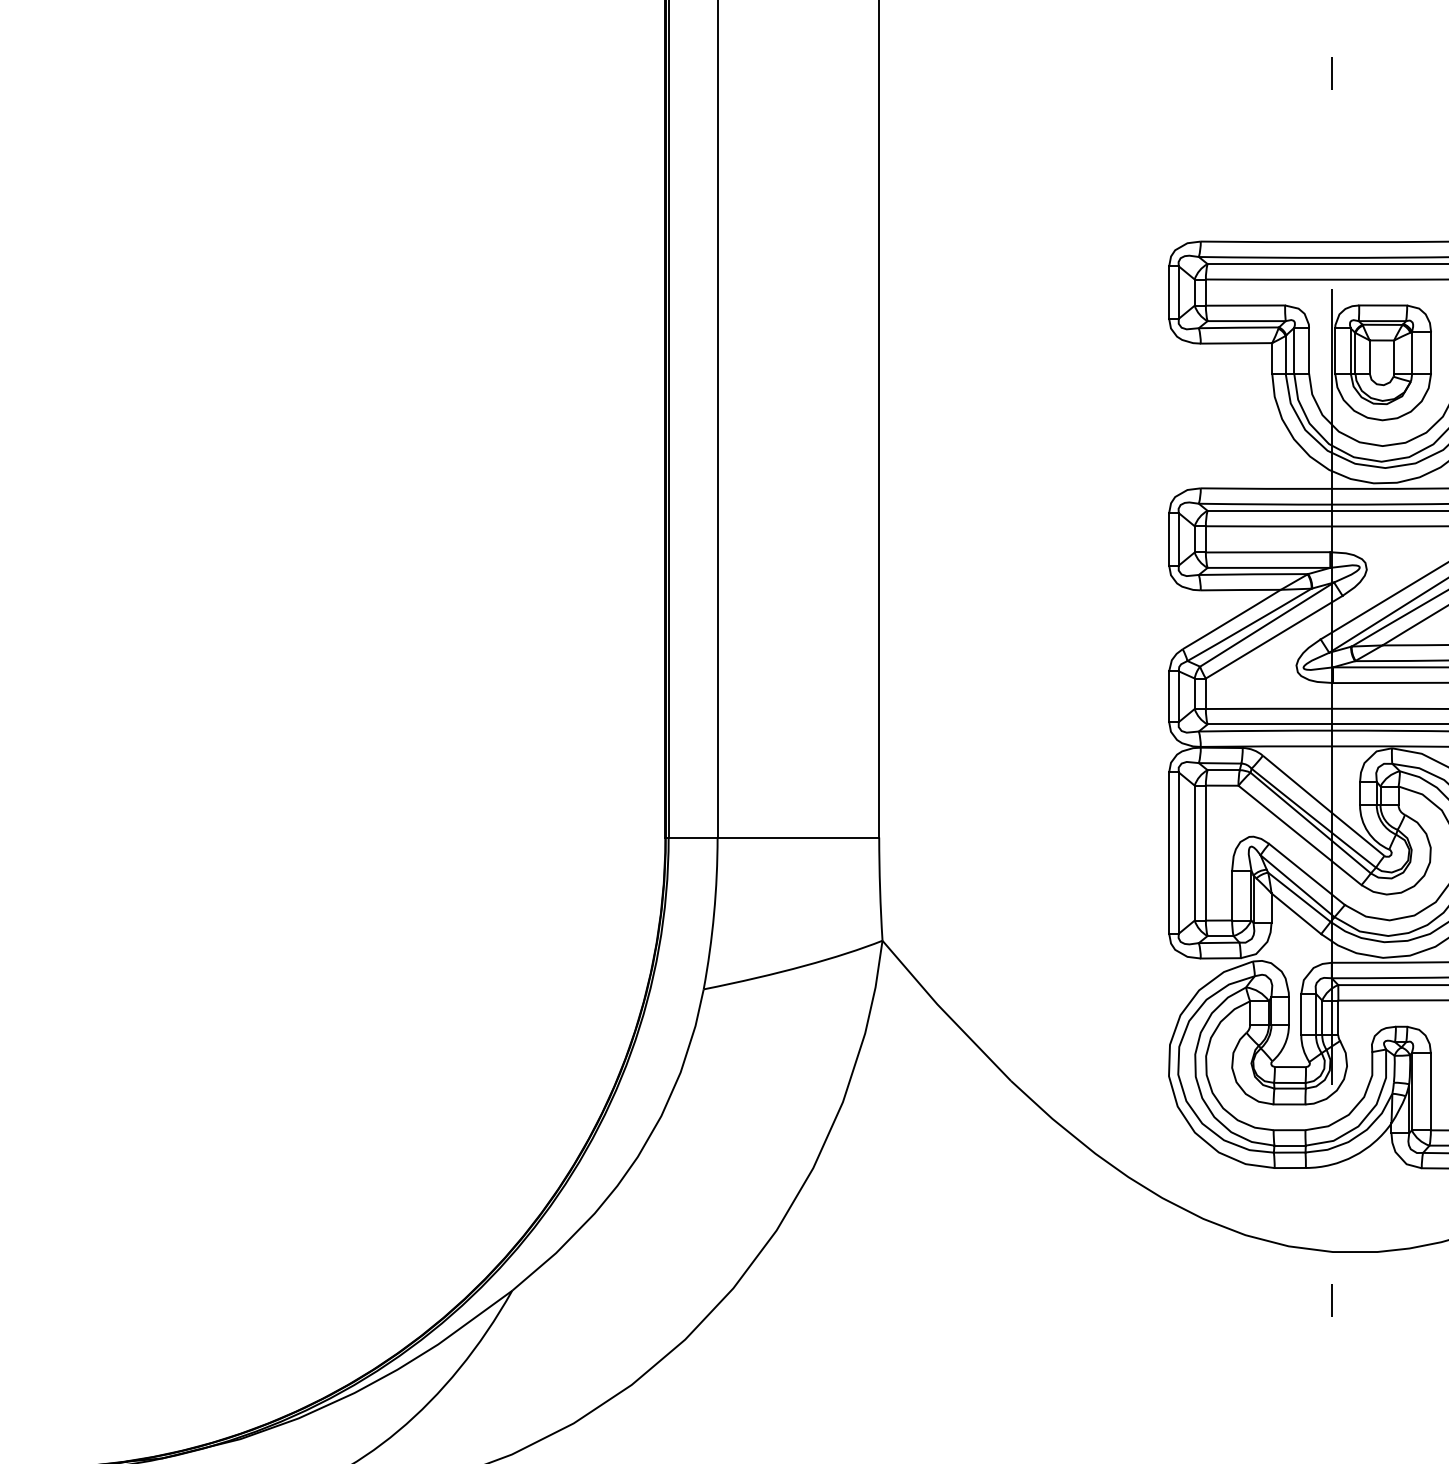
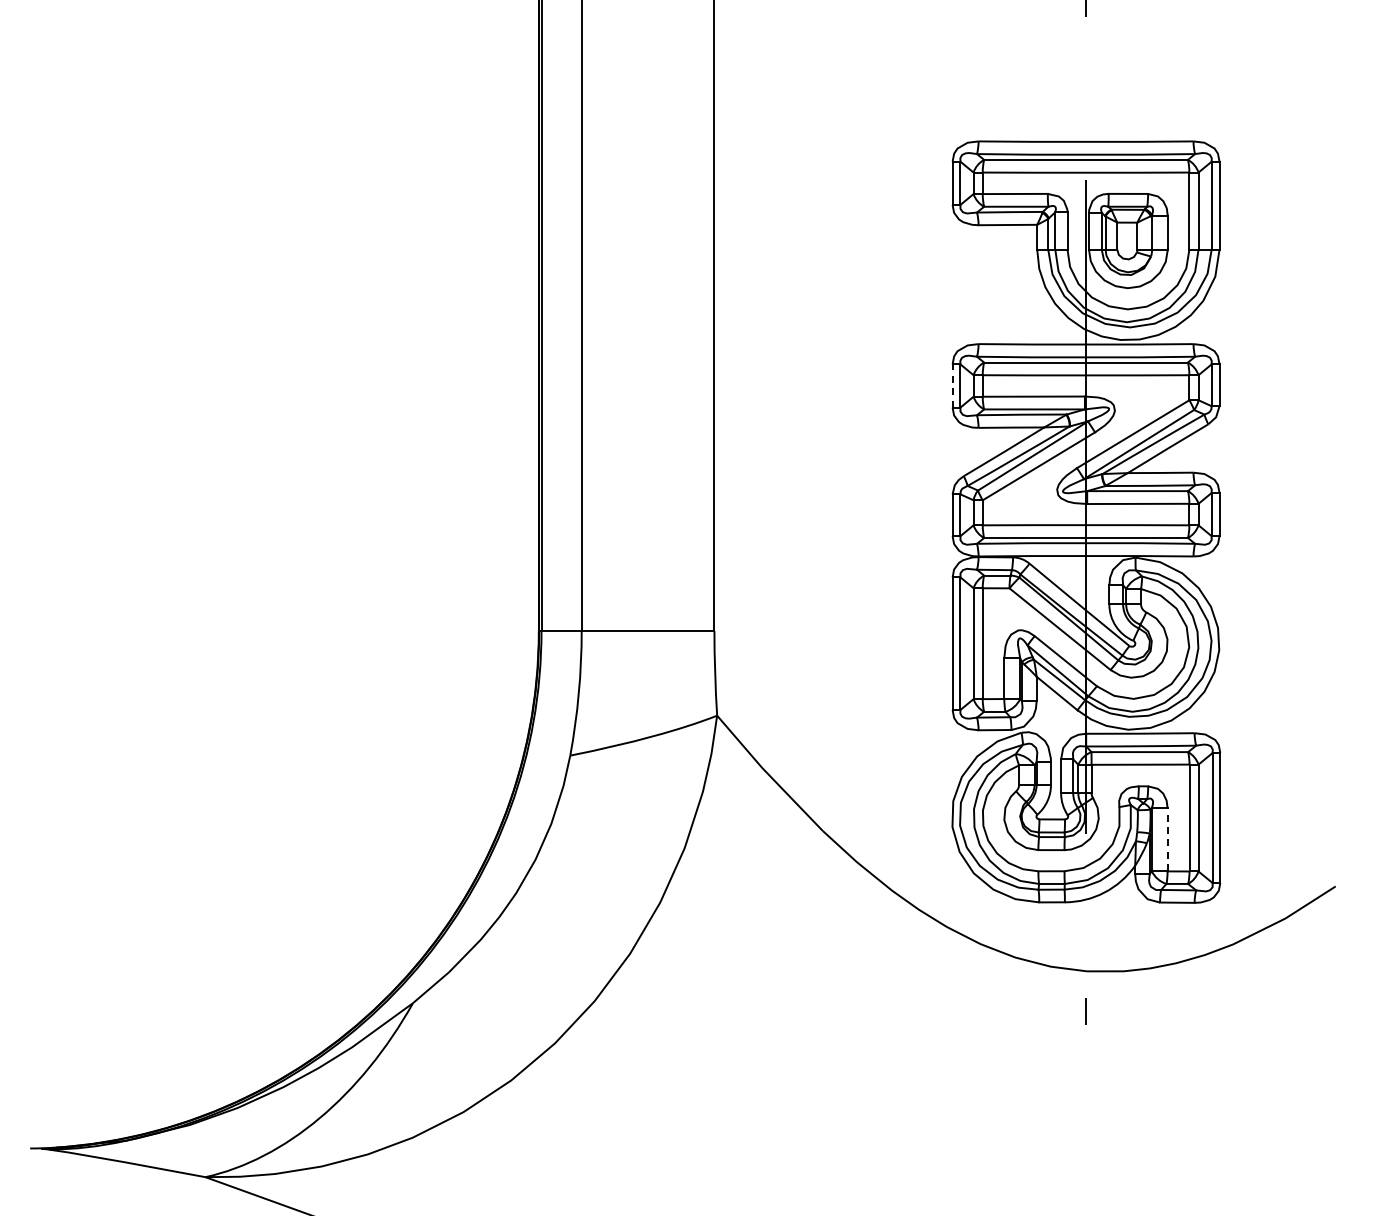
line: (1169, 538) -> (952, 385), solid -> dashed
line: (1430, 1091) -> (1167, 839), solid -> dashed

